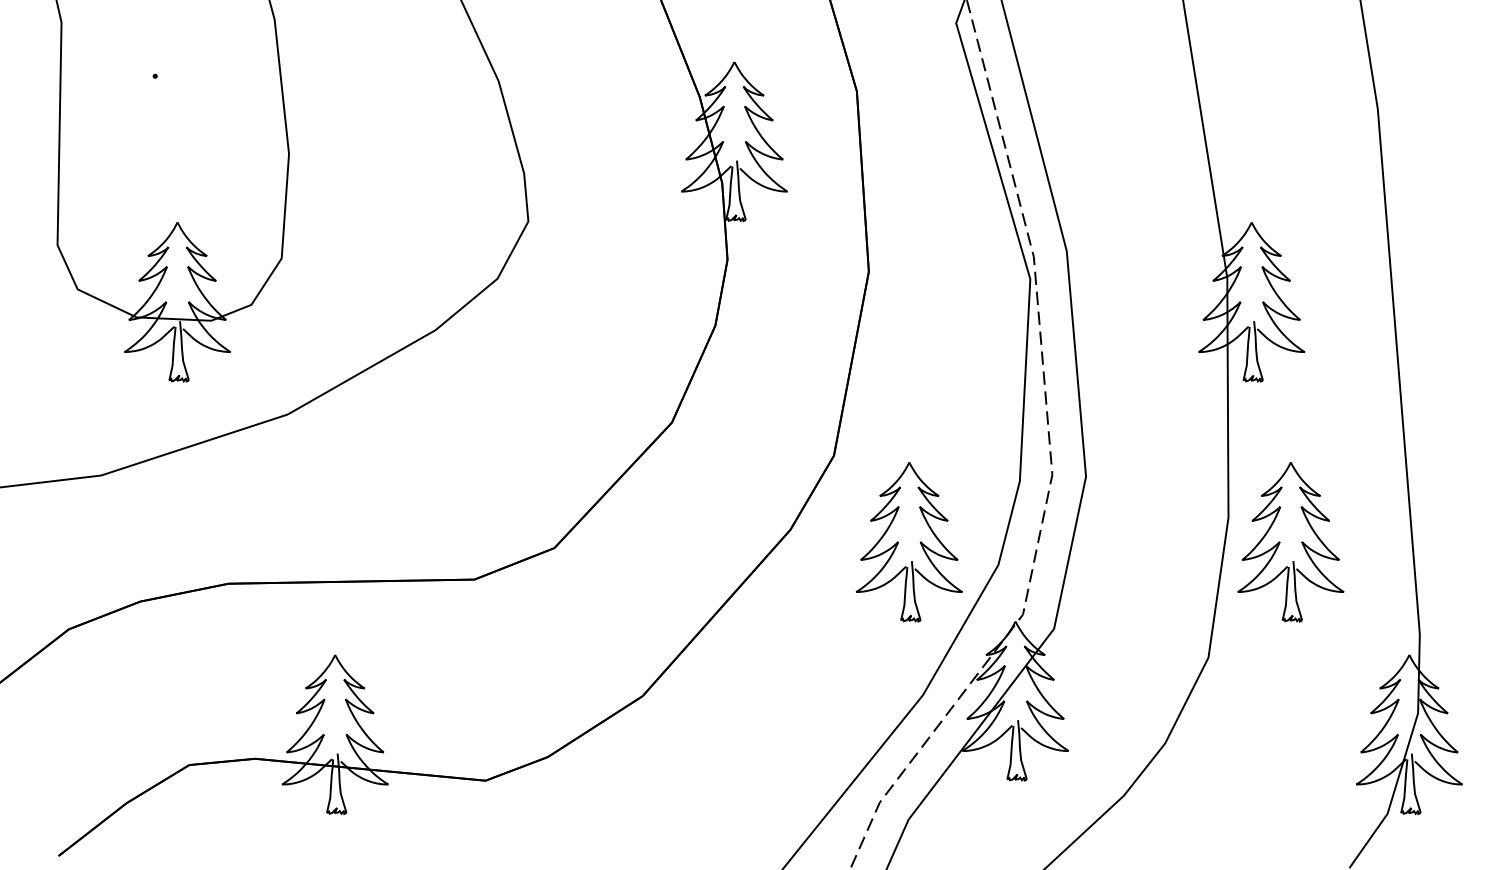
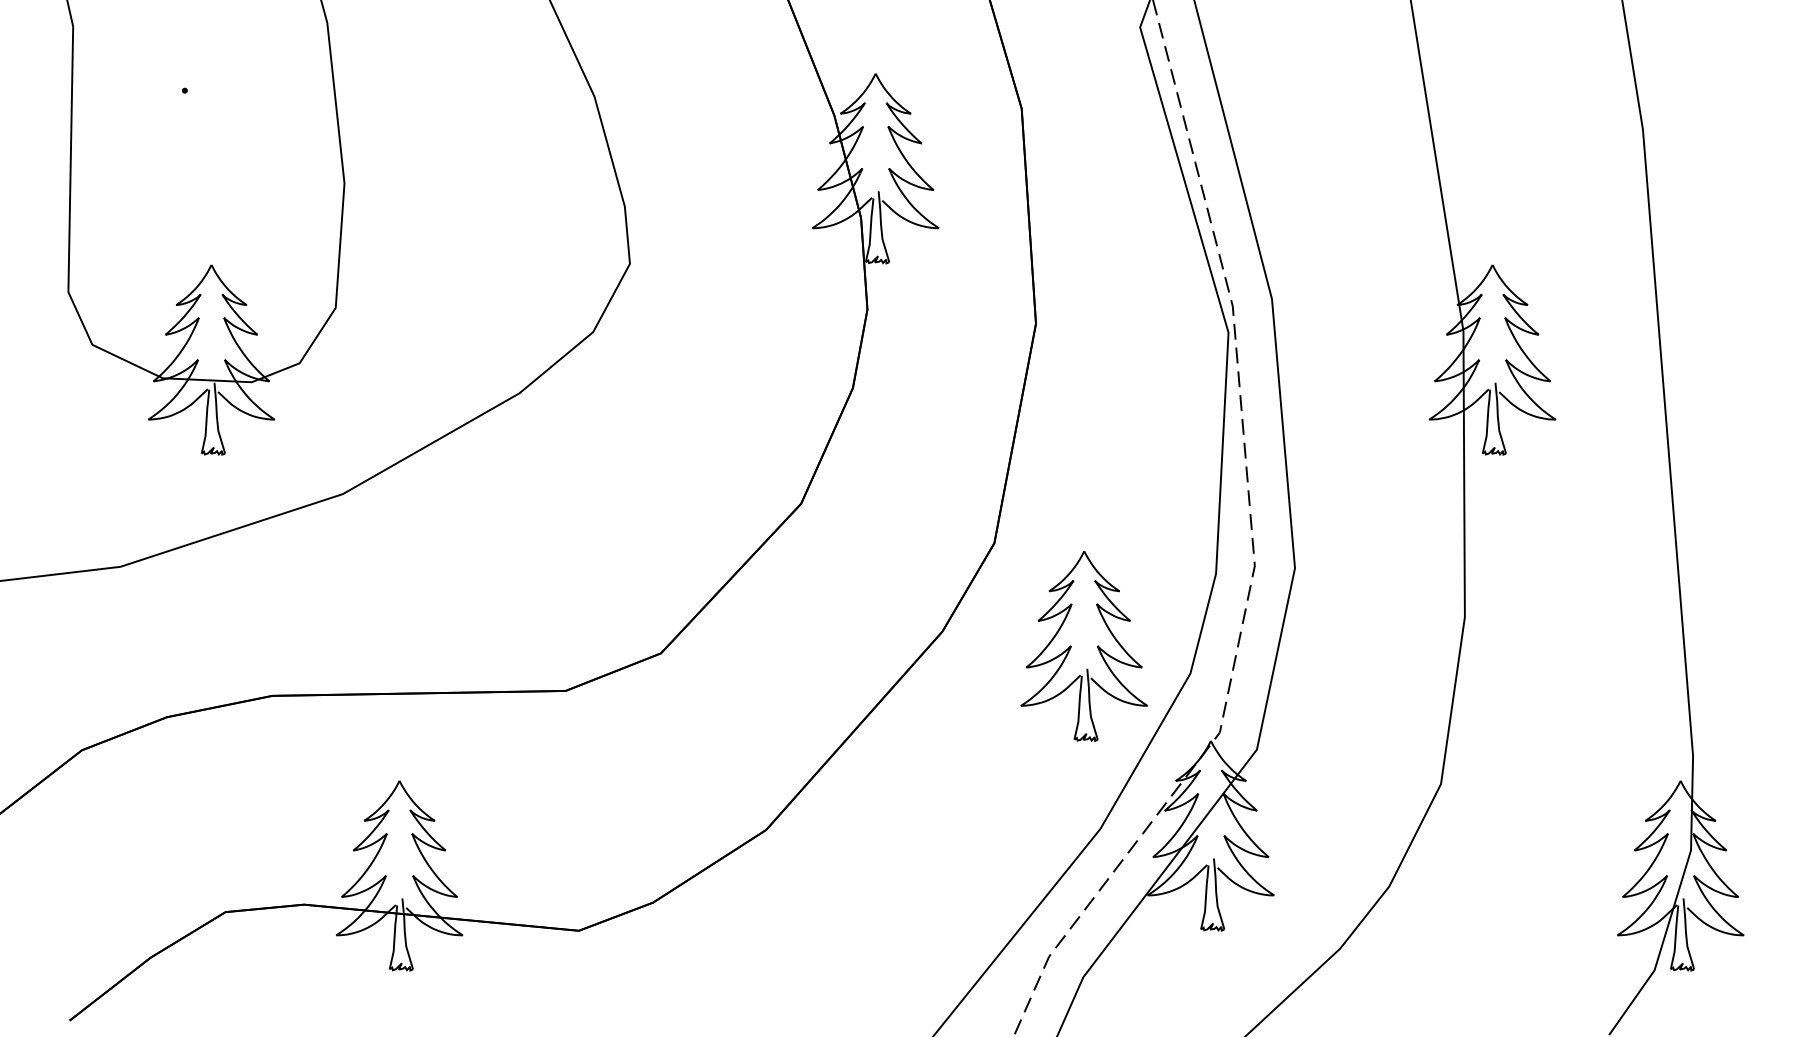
part: (1290, 542) -> (1538, 646), removed

